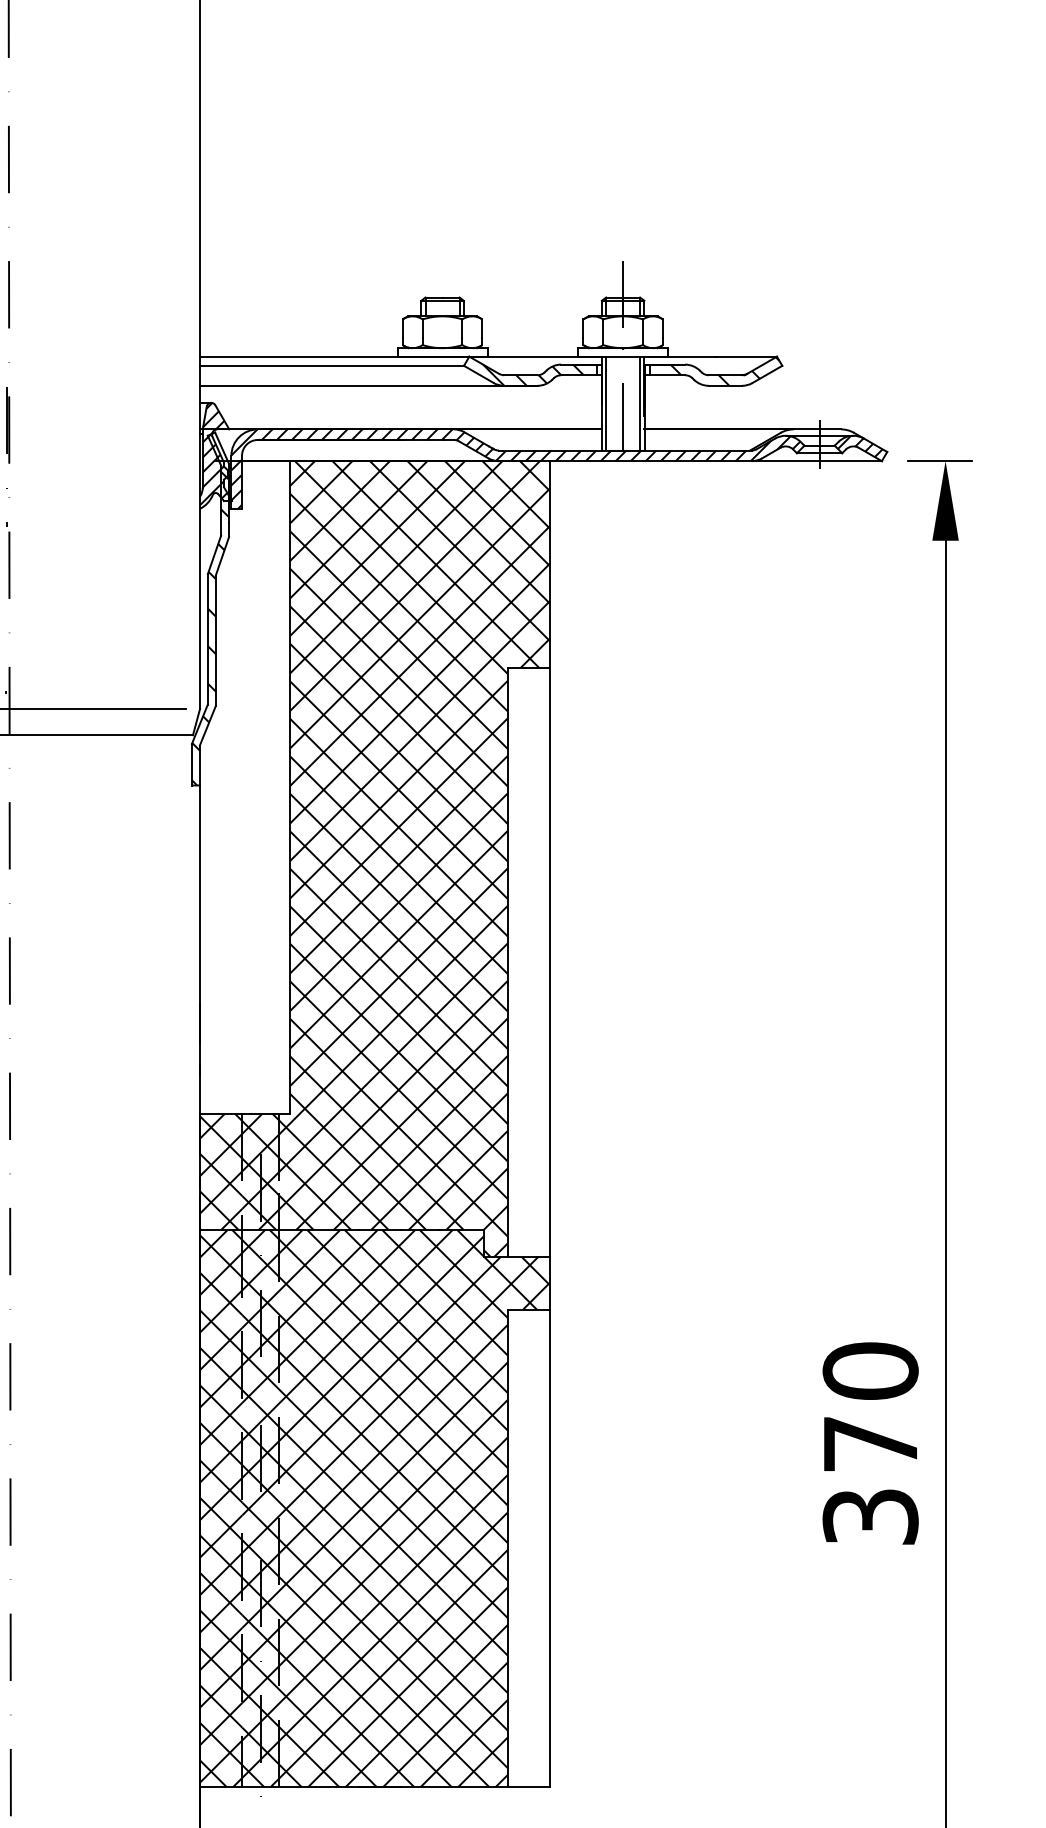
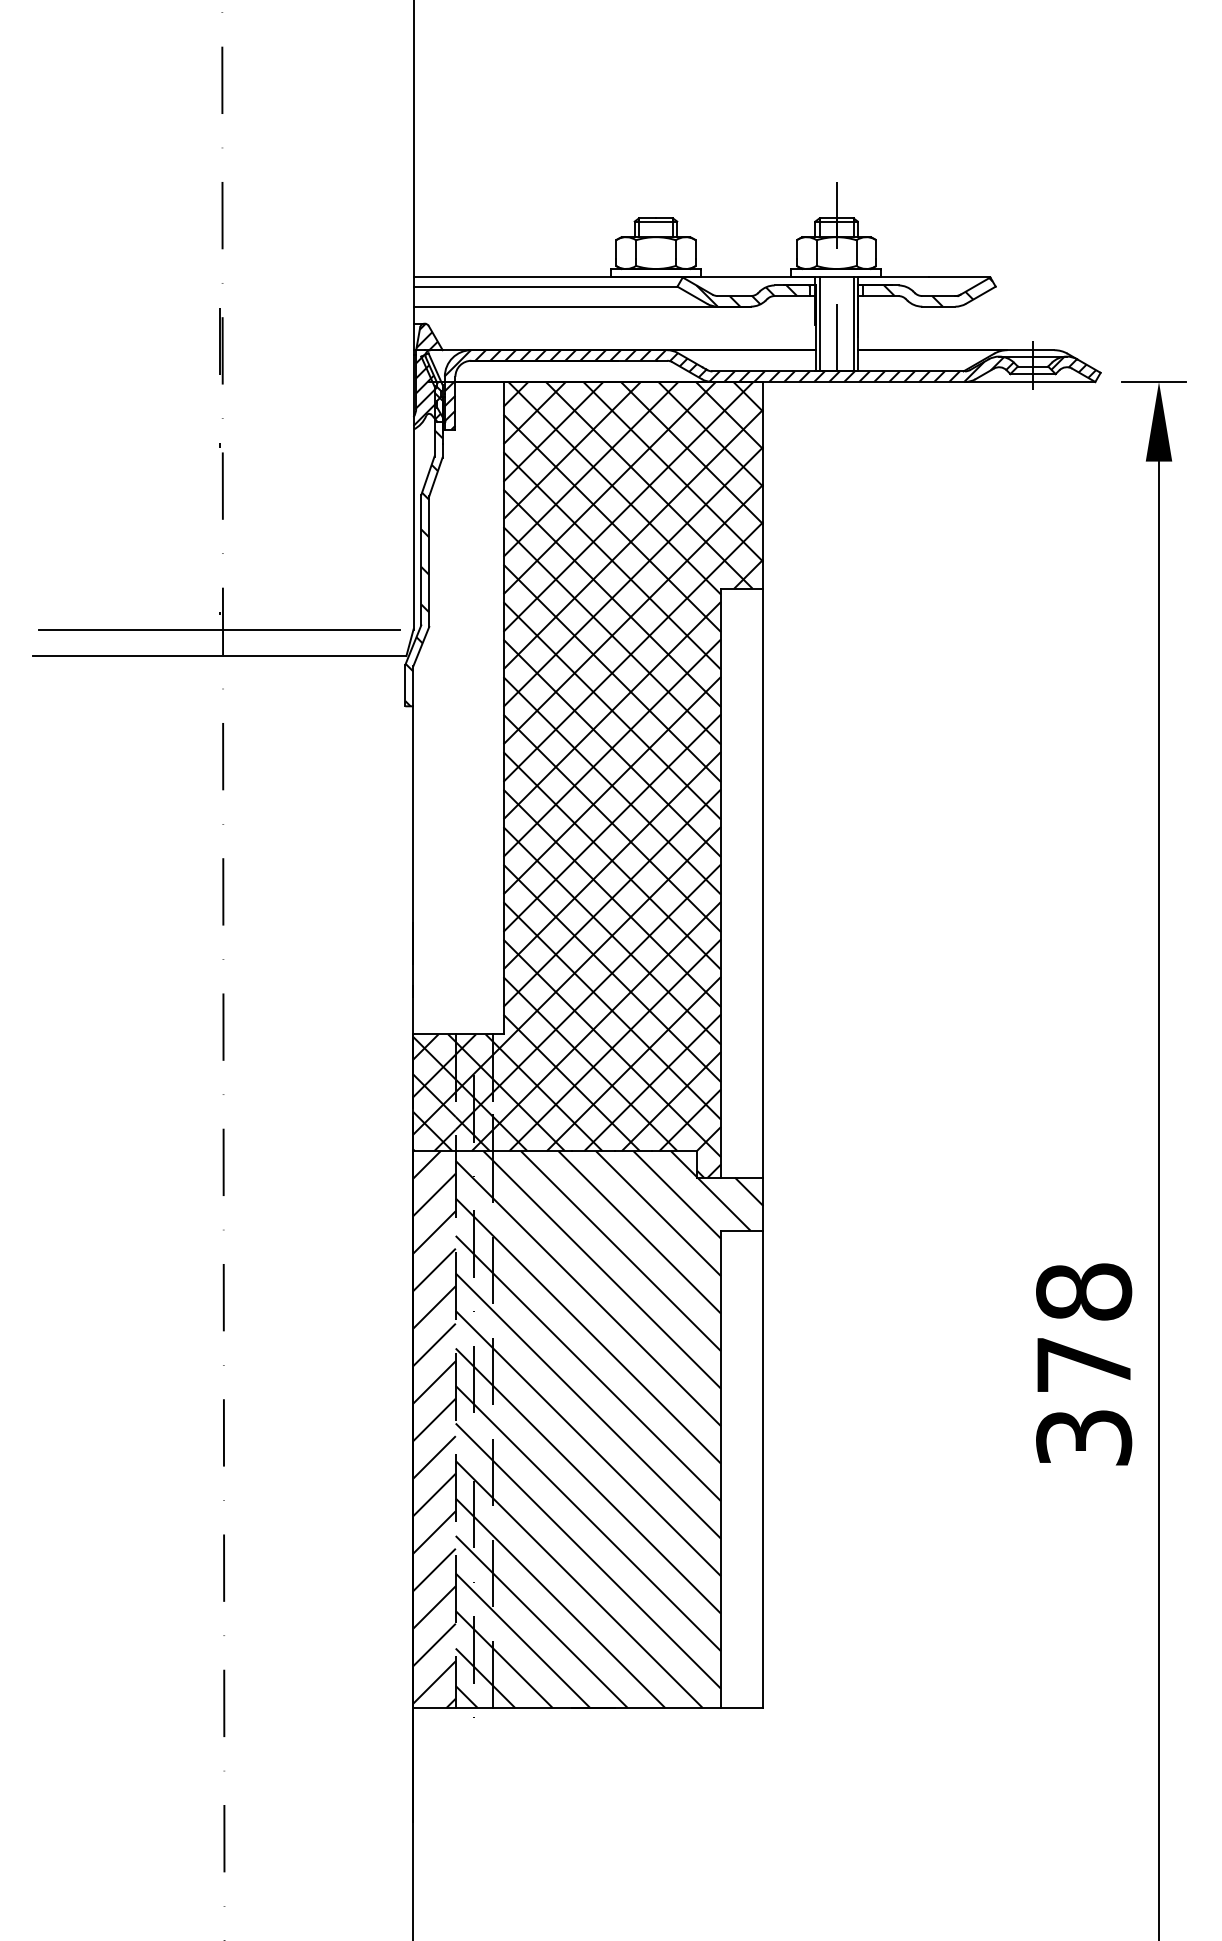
text: (870, 1370) -> (1083, 1291), 370 -> 378
hatch: (221, 1508) -> (434, 1429), removed
hatch: (396, 1508) -> (609, 1429), removed

